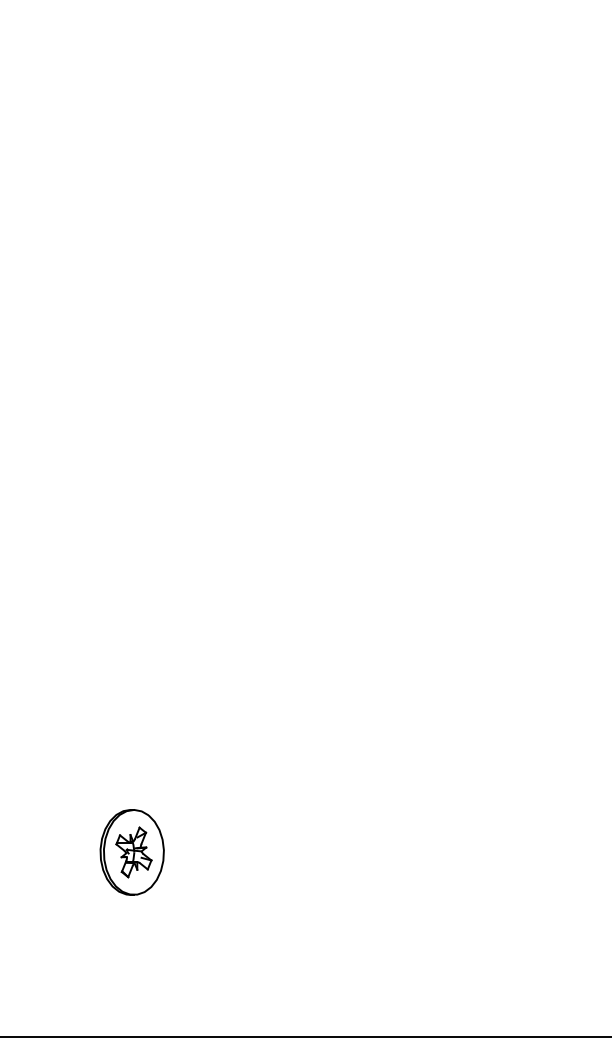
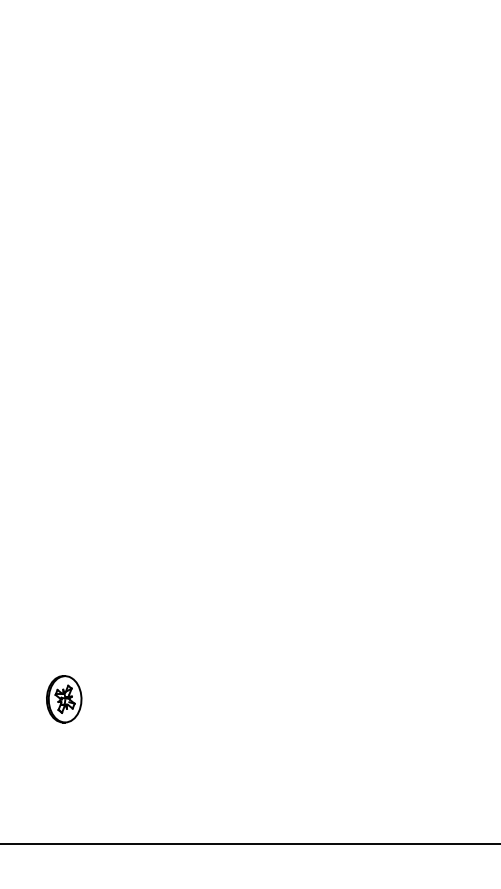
part: (131, 852) -> (63, 699), size x0.7

